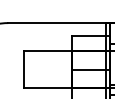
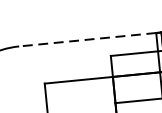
line: (57, 23) -> (88, 40), solid -> dashed

